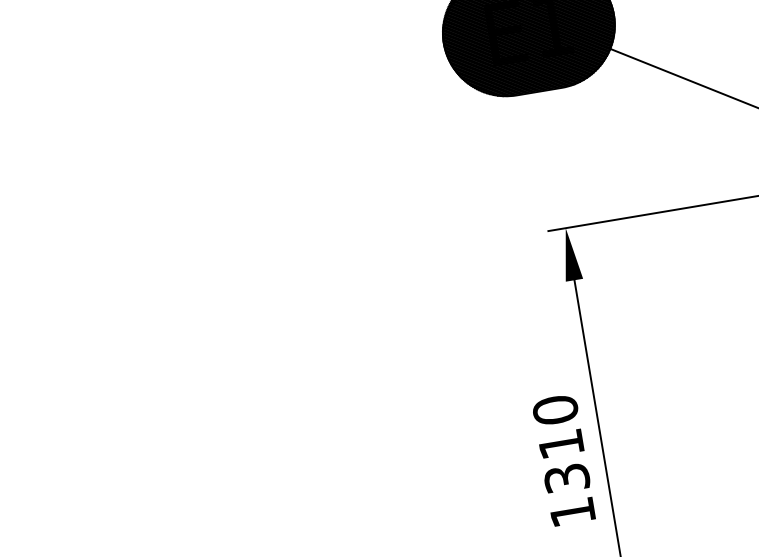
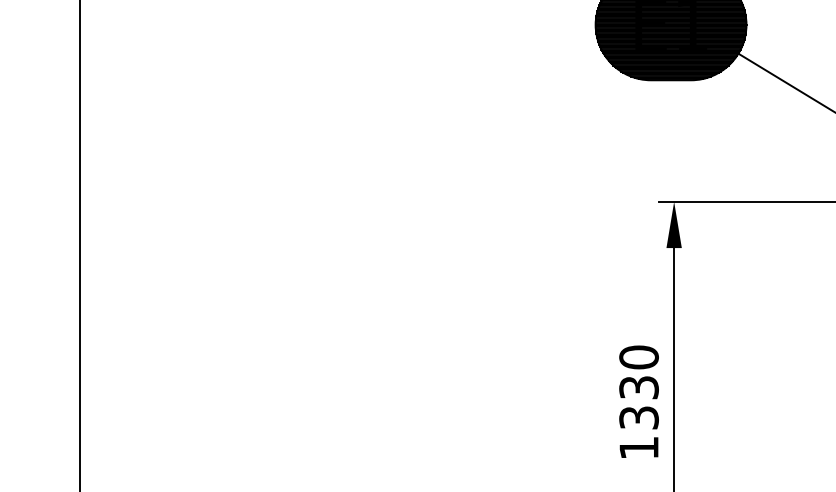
text: (560, 444) -> (638, 387), 1310 -> 1330

